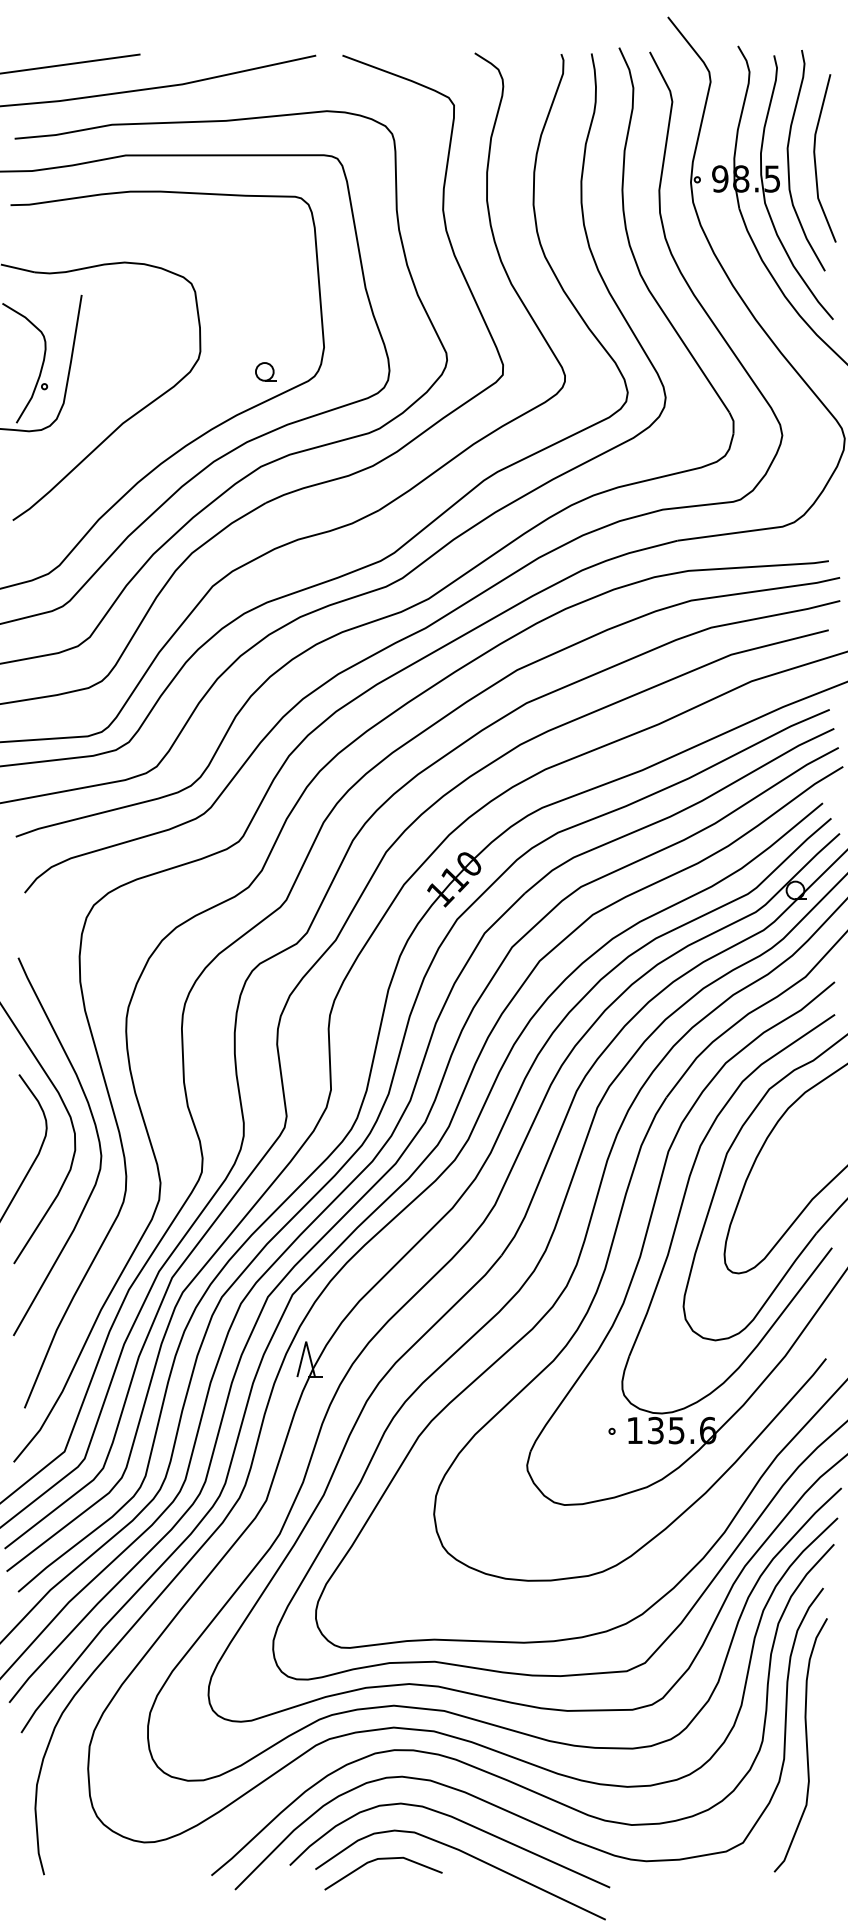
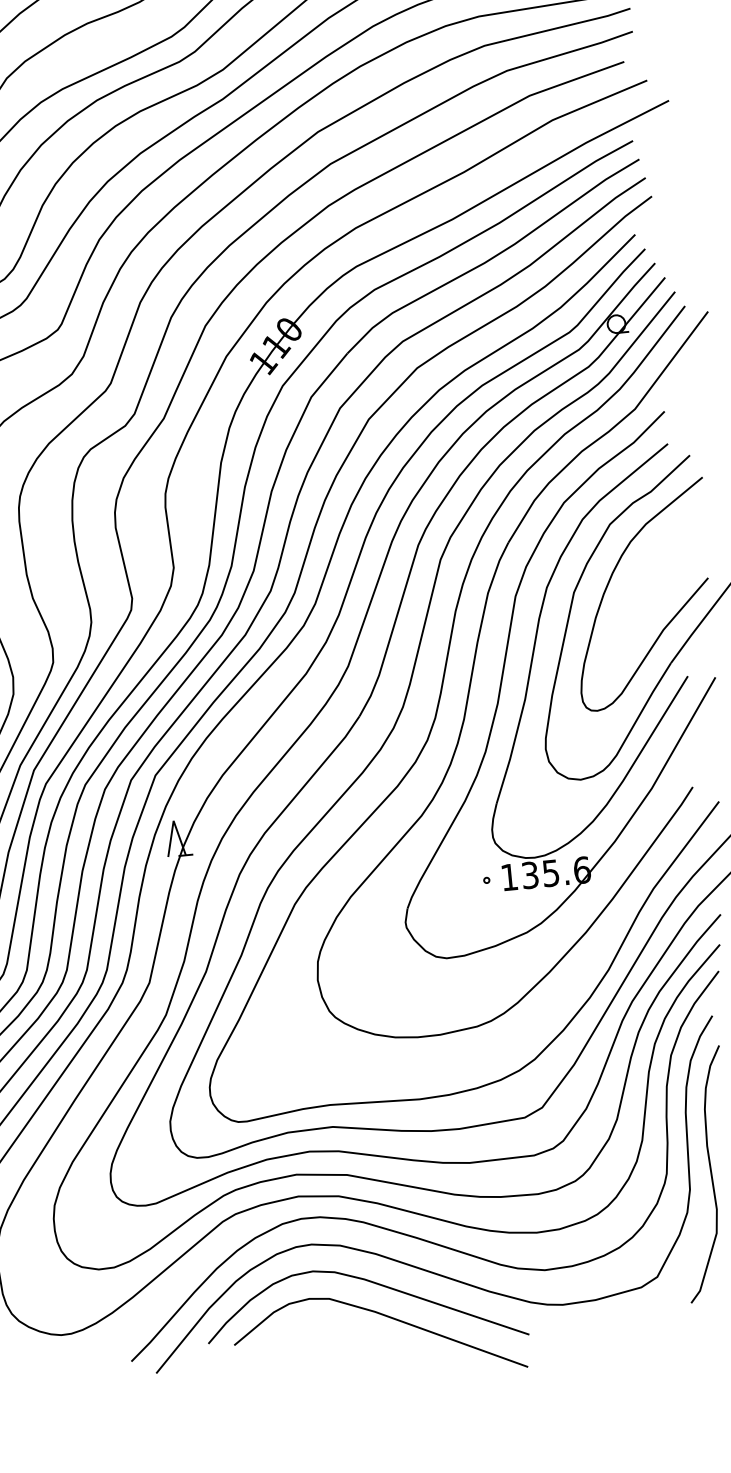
line: (383, 1859) -> (301, 1328), removed

